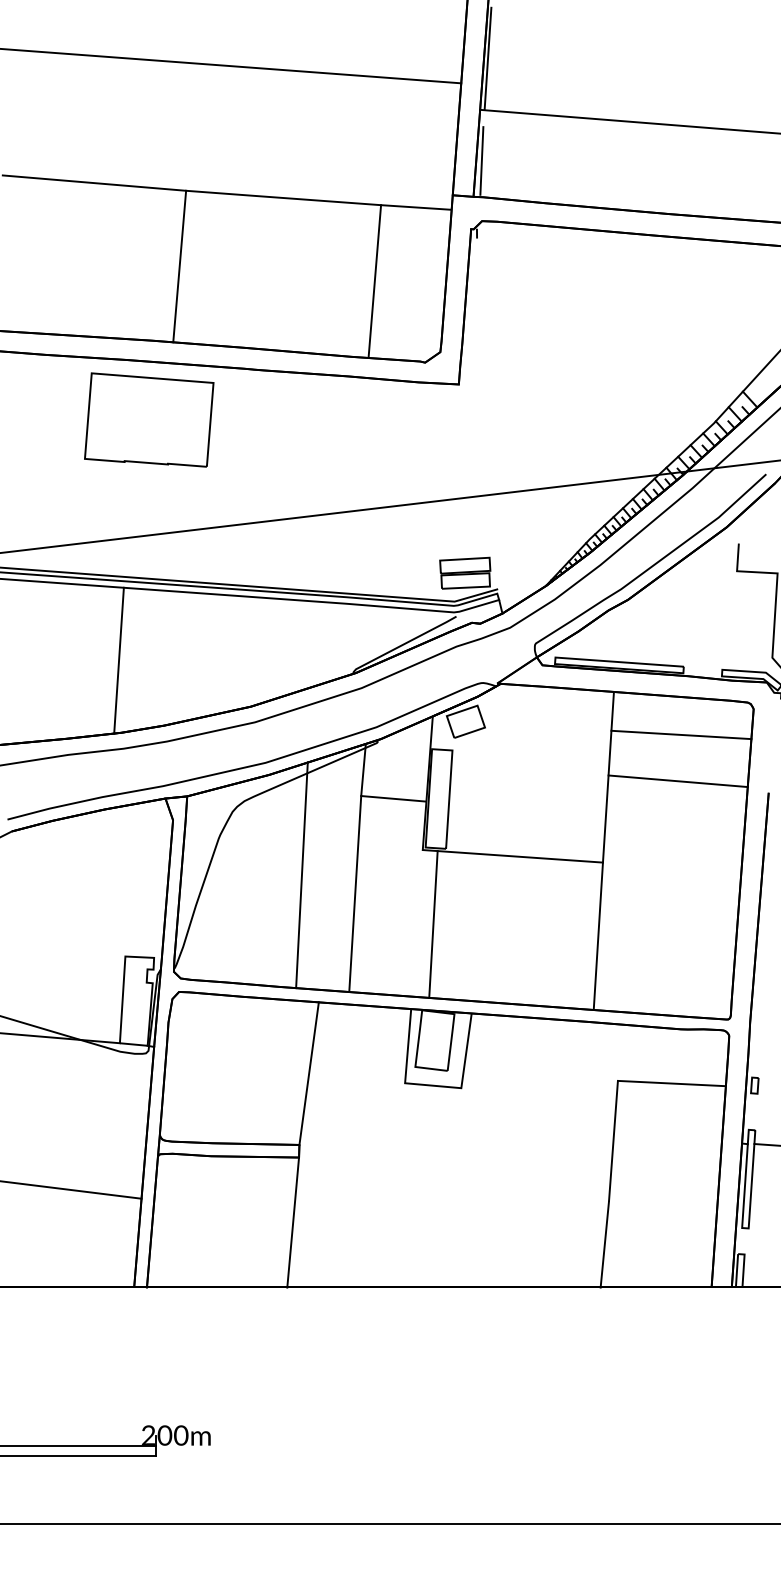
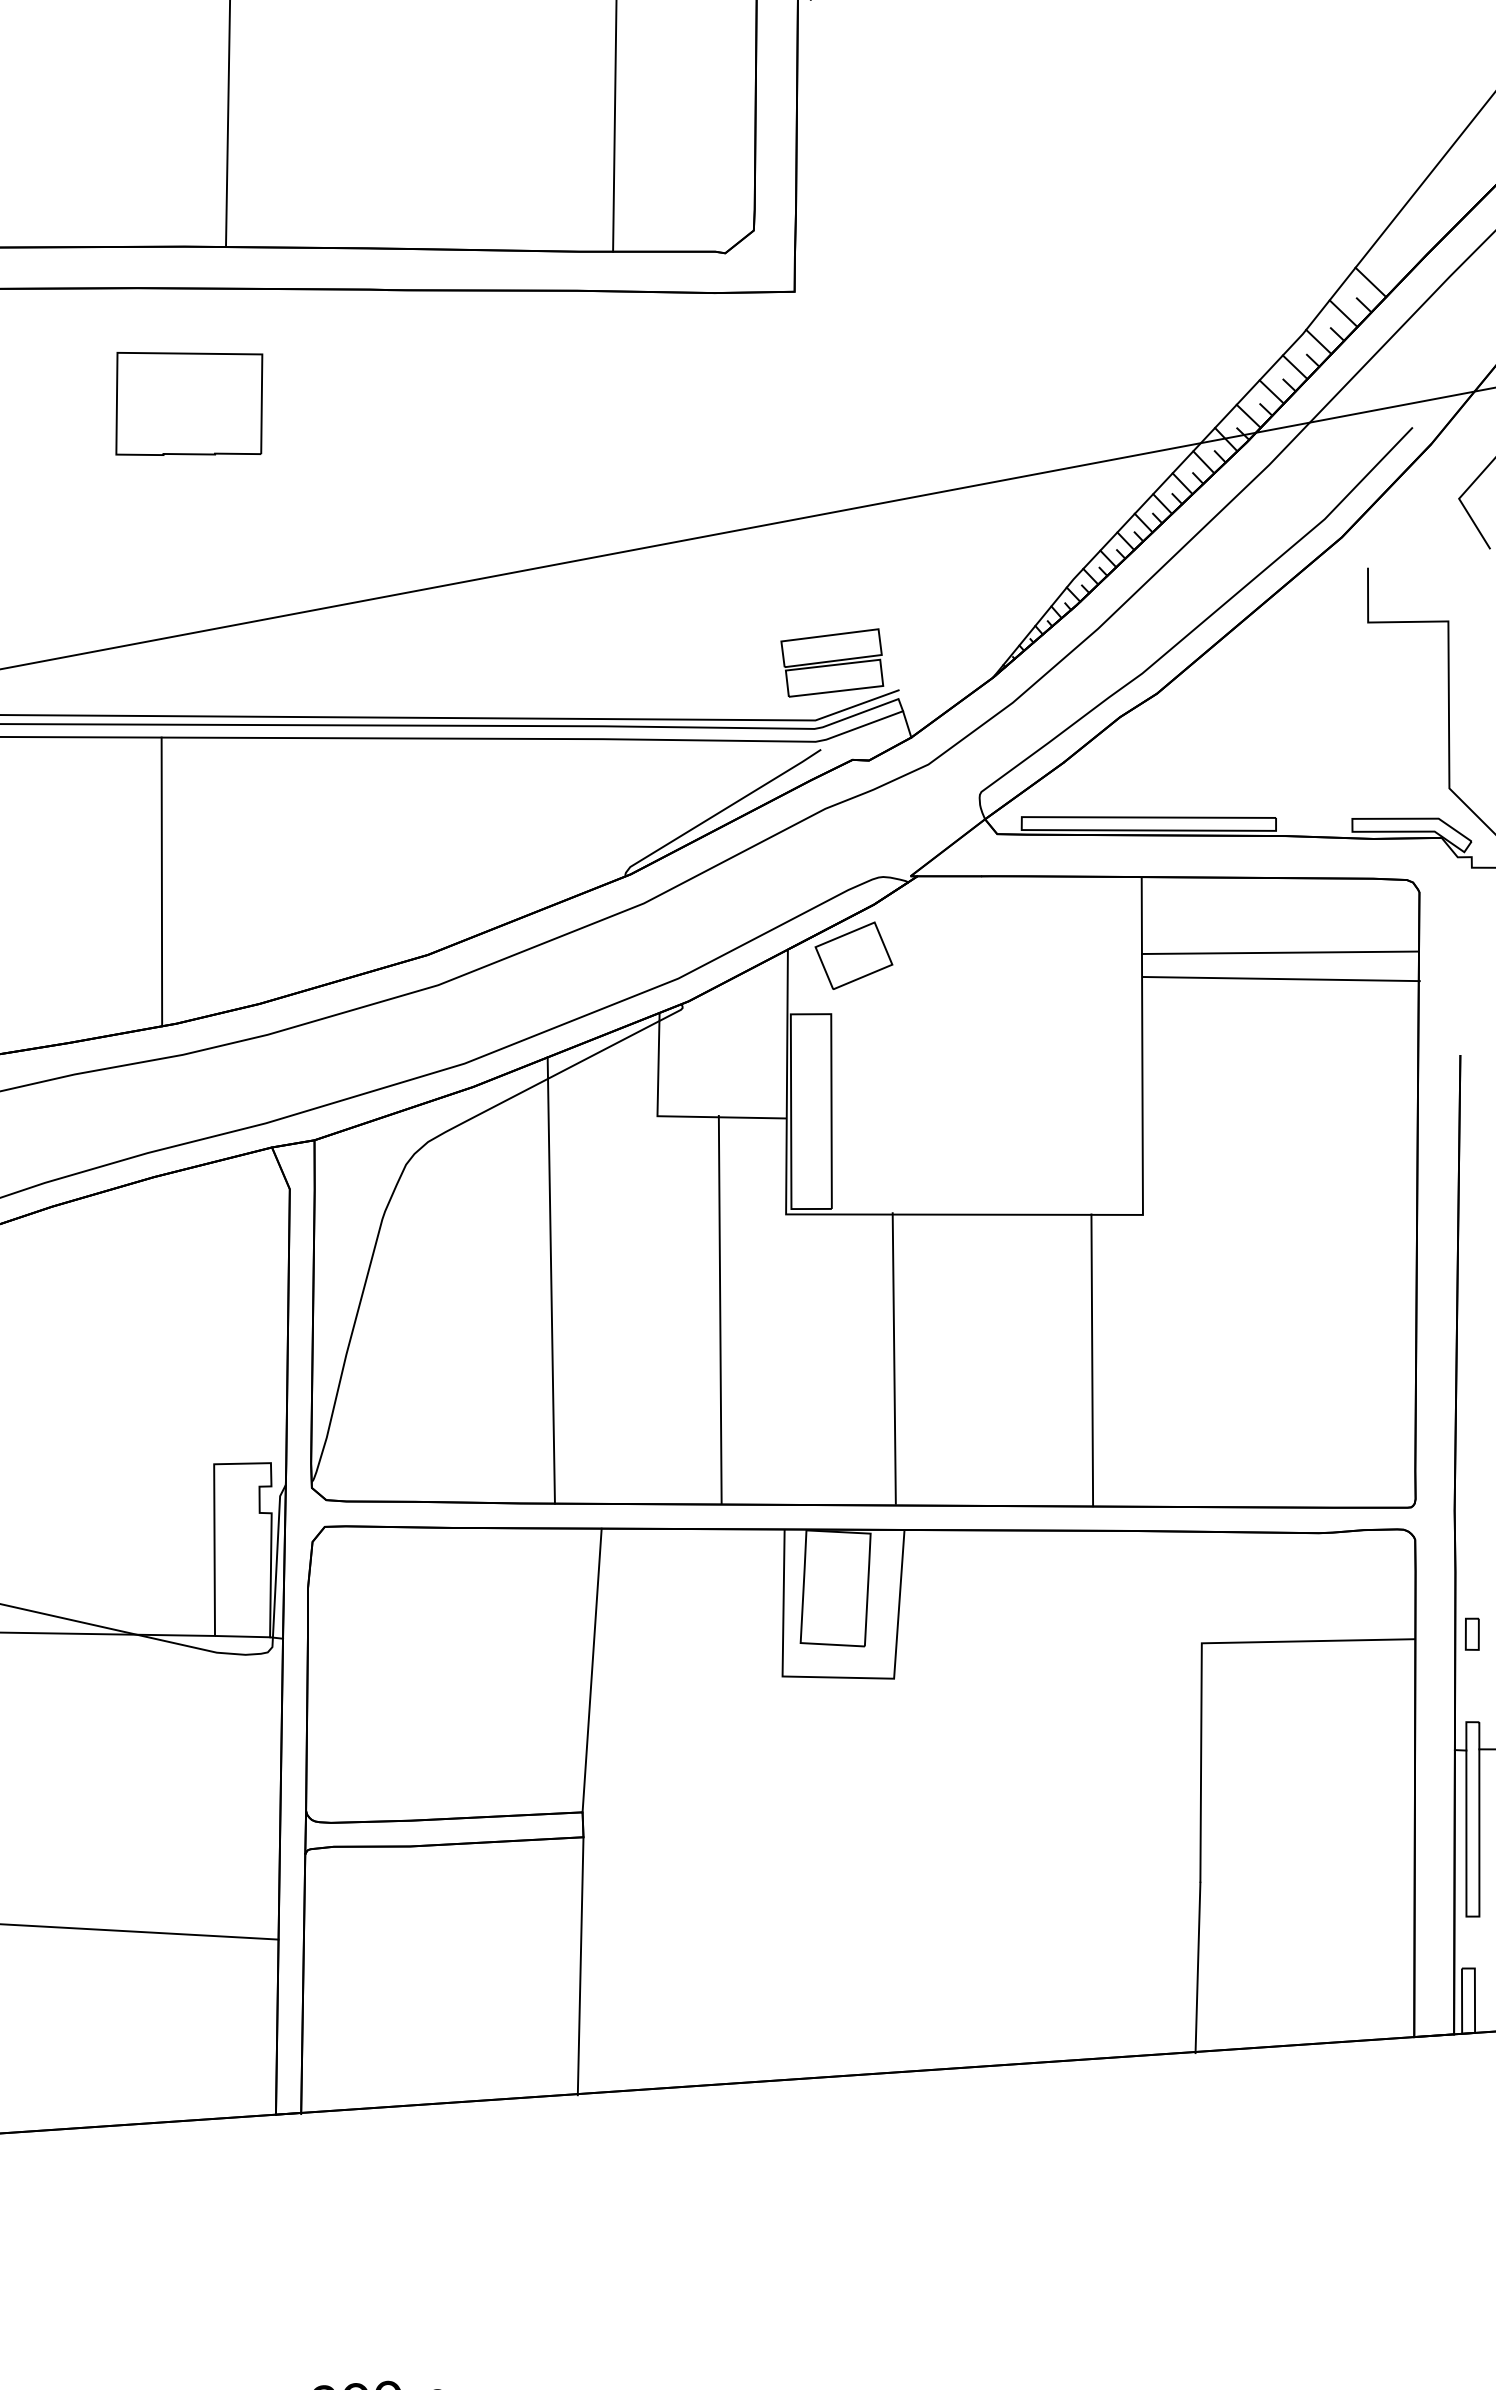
part: (149, 419) -> (189, 402), size x0.6
line: (677, 781) -> (1280, 979), moved
line: (355, 893) -> (720, 1308), moved
line: (433, 924) -> (894, 1358), moved
line: (597, 935) -> (1090, 1358), moved

